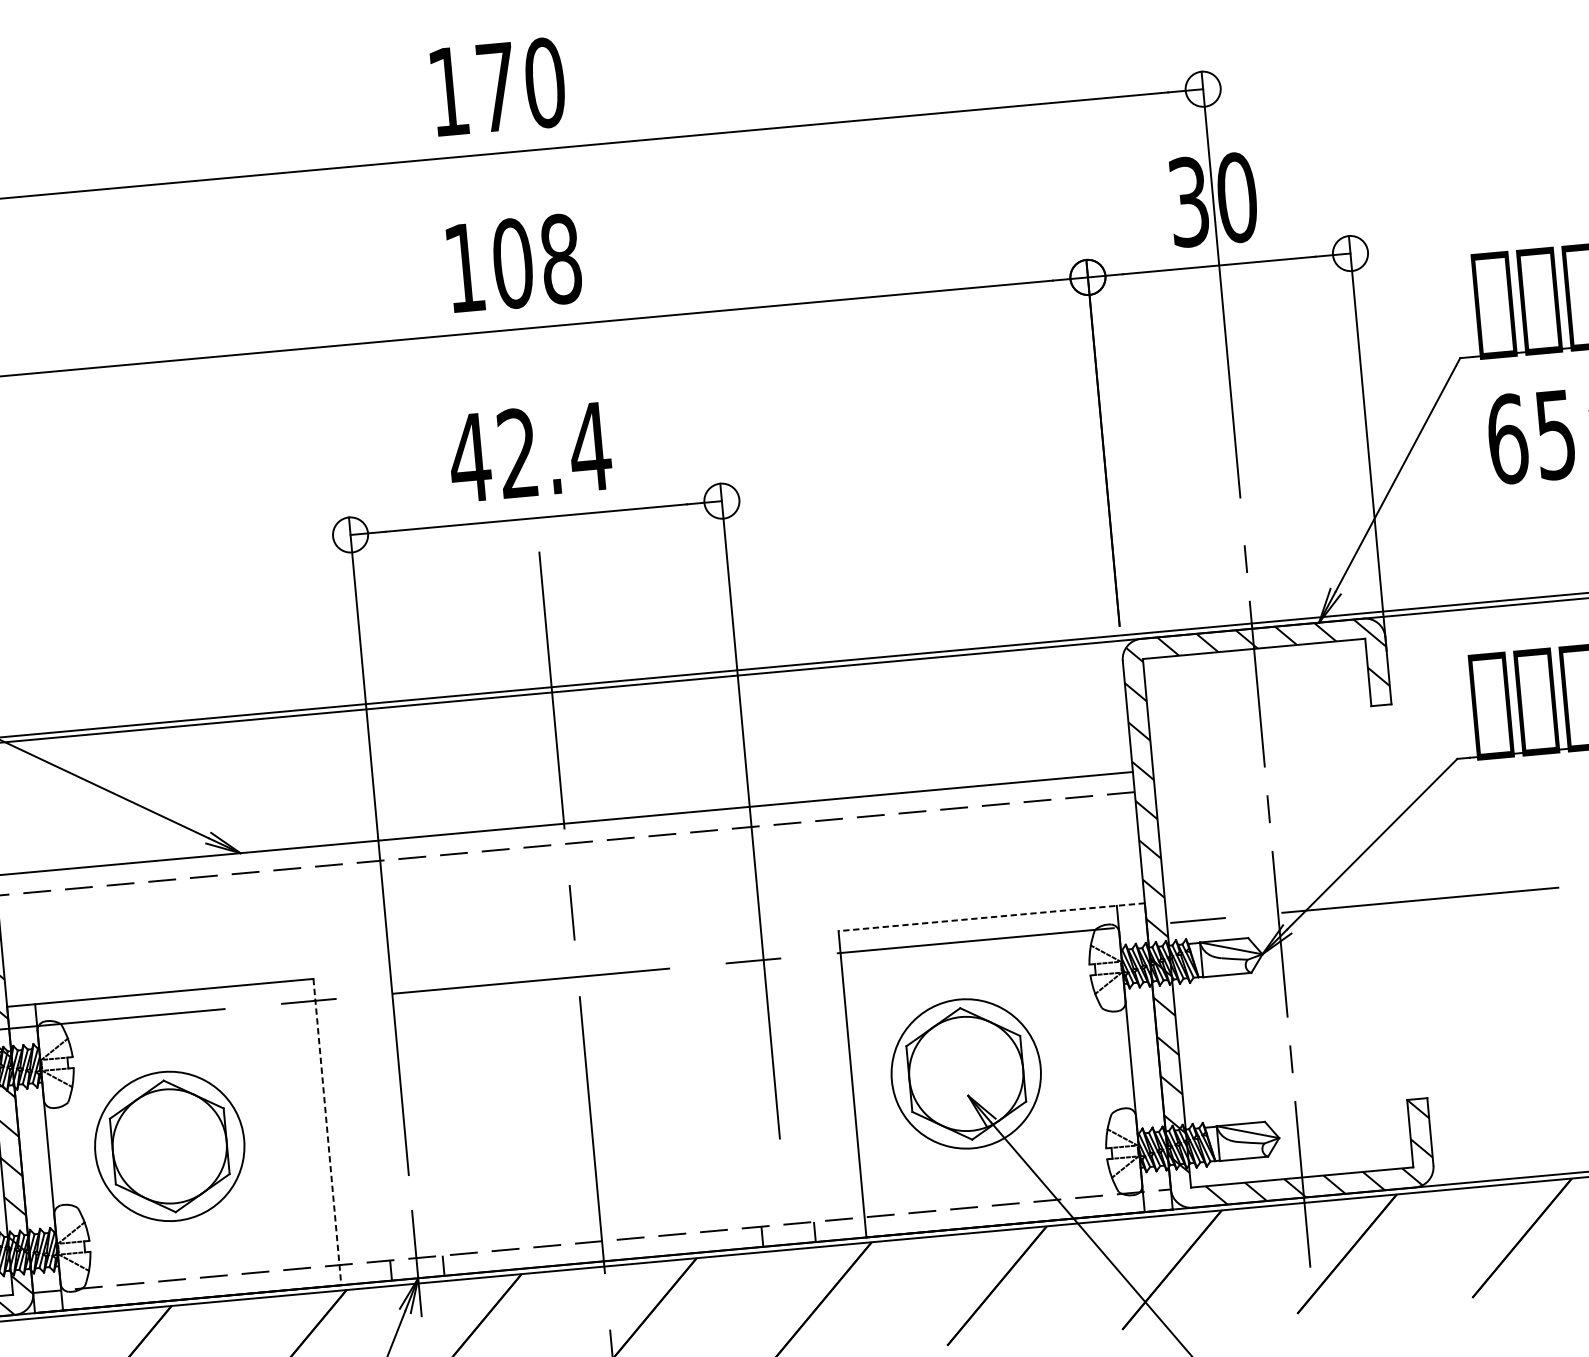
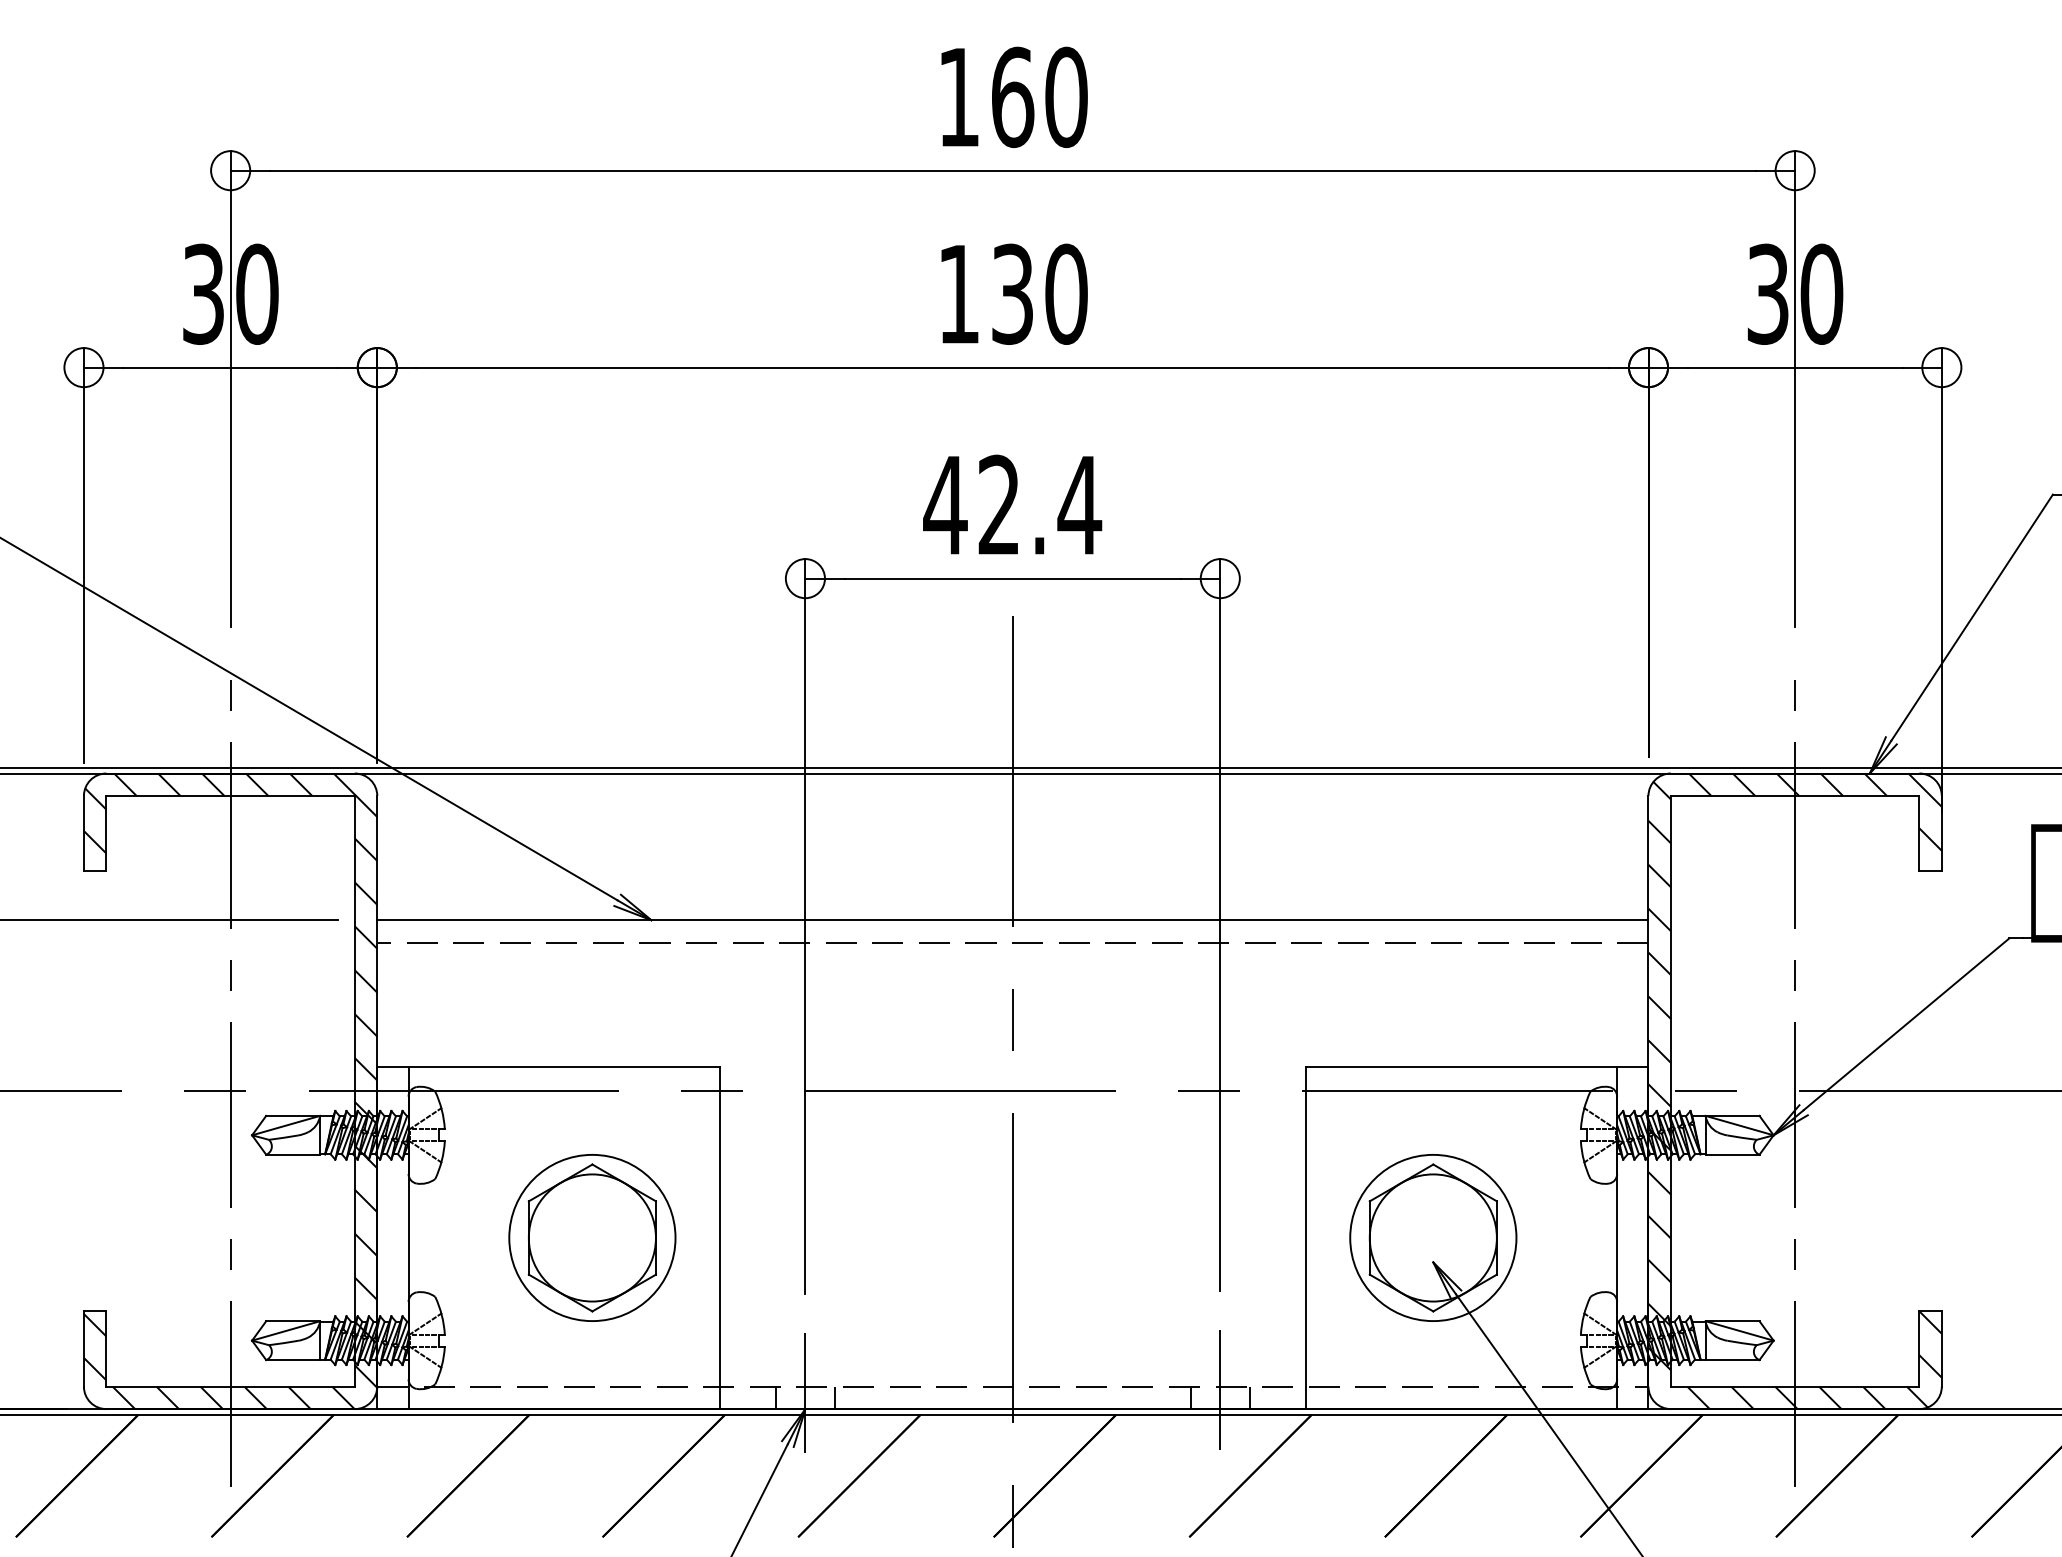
text: (497, 87) -> (1013, 97), 170 -> 160
text: (536, 260) -> (1039, 293), 108 -> 130
line: (990, 916) -> (1476, 1066), dashed -> solid
line: (327, 1132) -> (719, 1238), dashed -> solid
part: (169, 1145) -> (592, 1237), moved
line: (788, 1226) -> (1220, 1389), added

